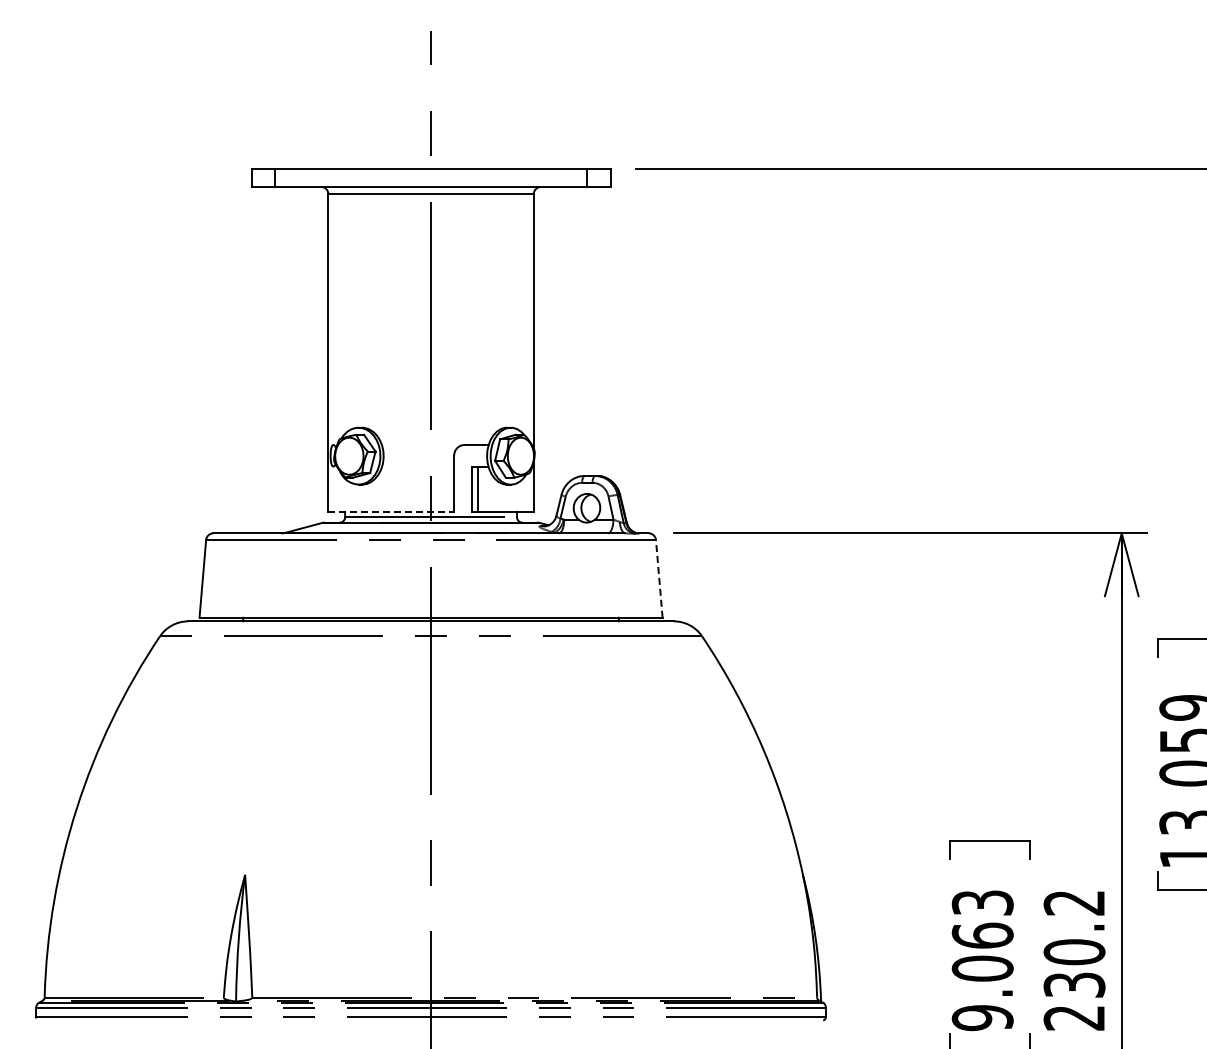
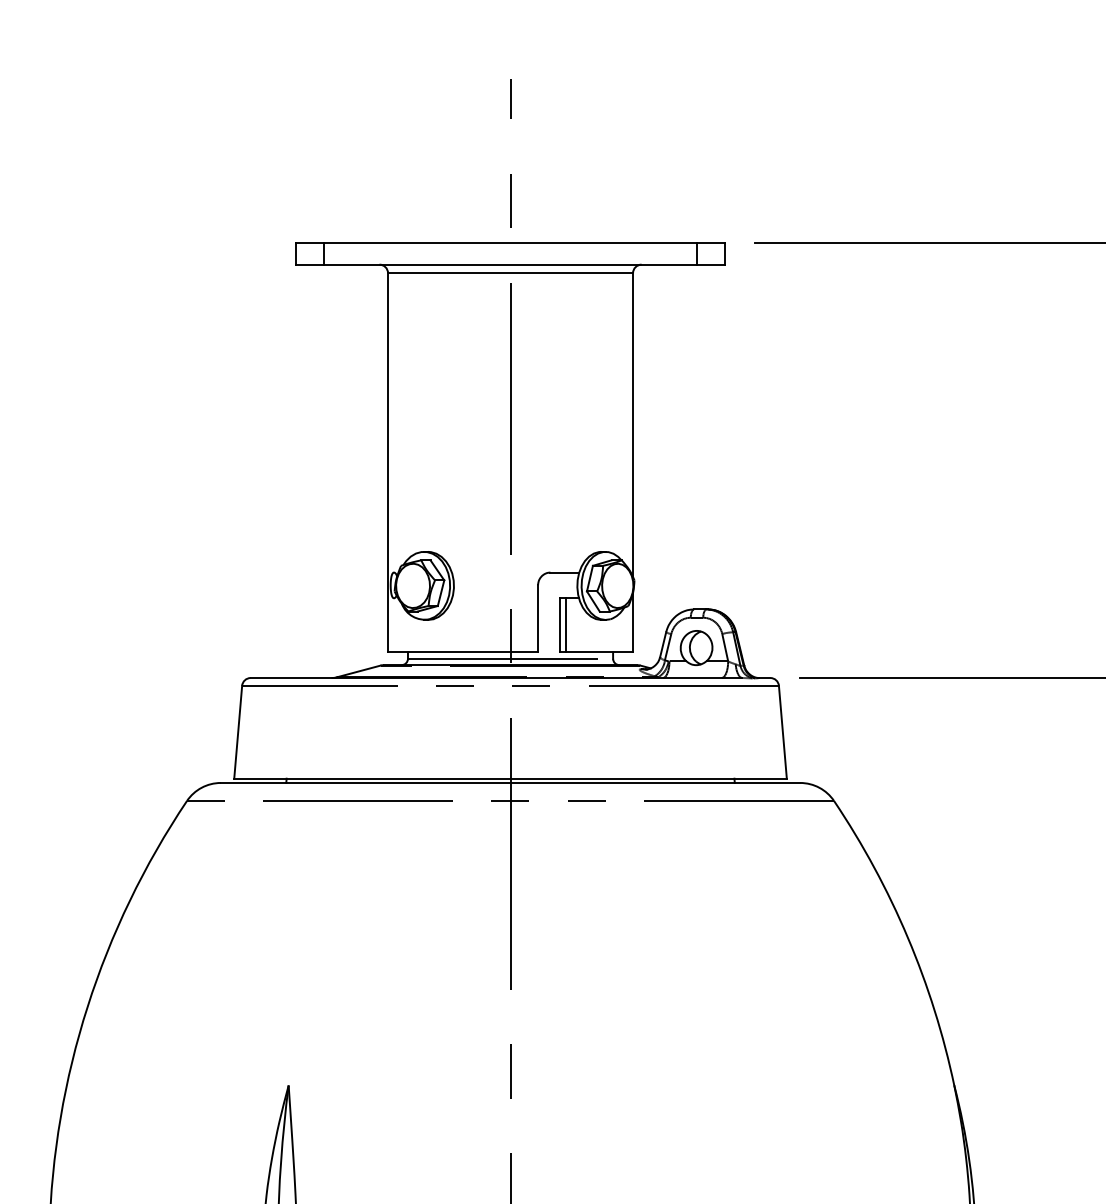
line: (391, 511) -> (463, 651), dashed -> solid
line: (659, 578) -> (783, 731), dashed -> solid

